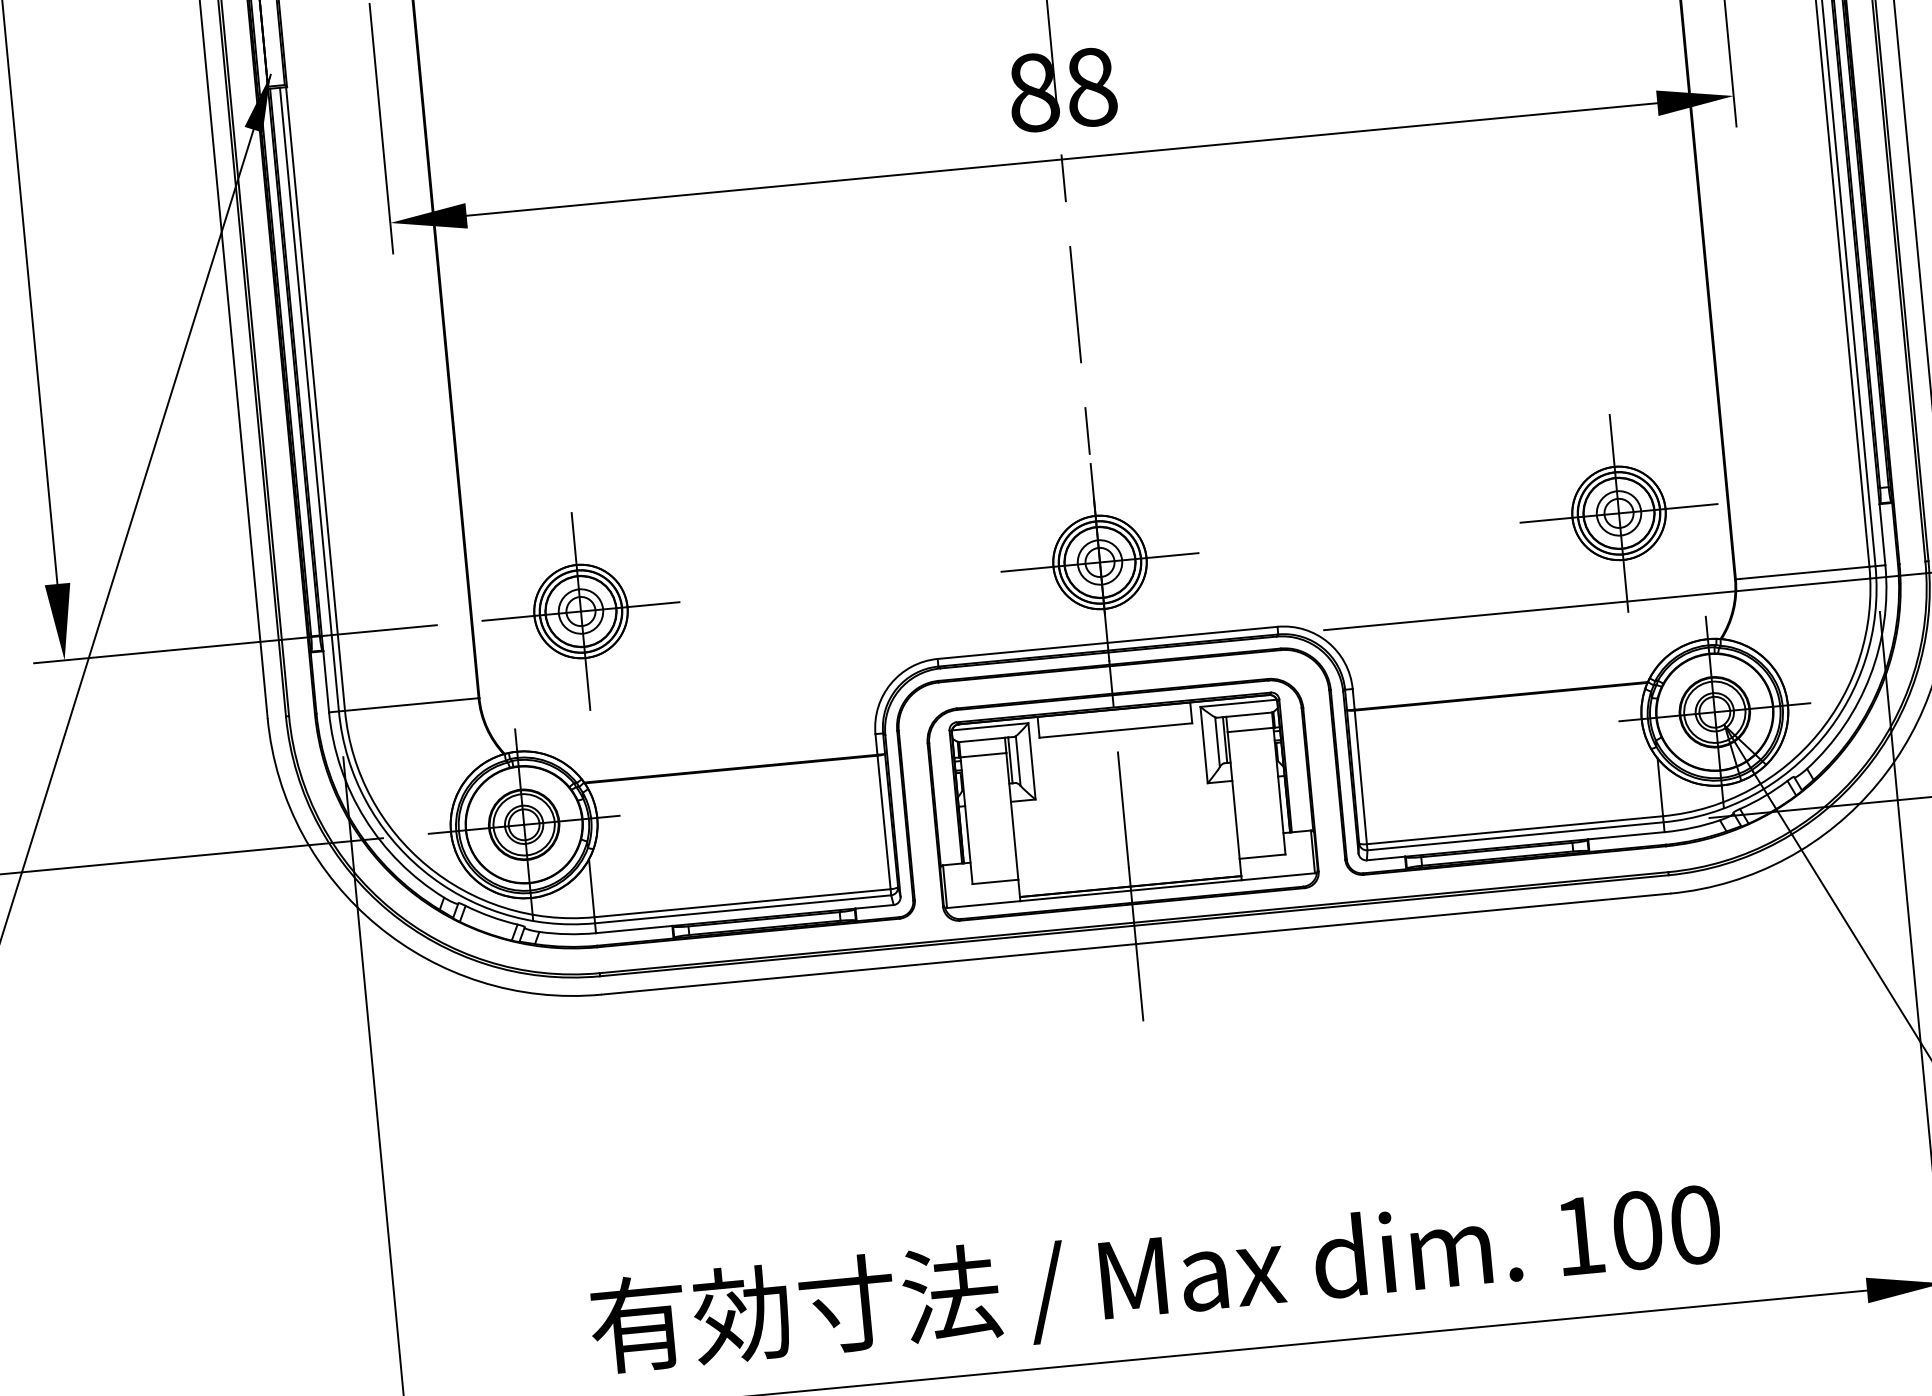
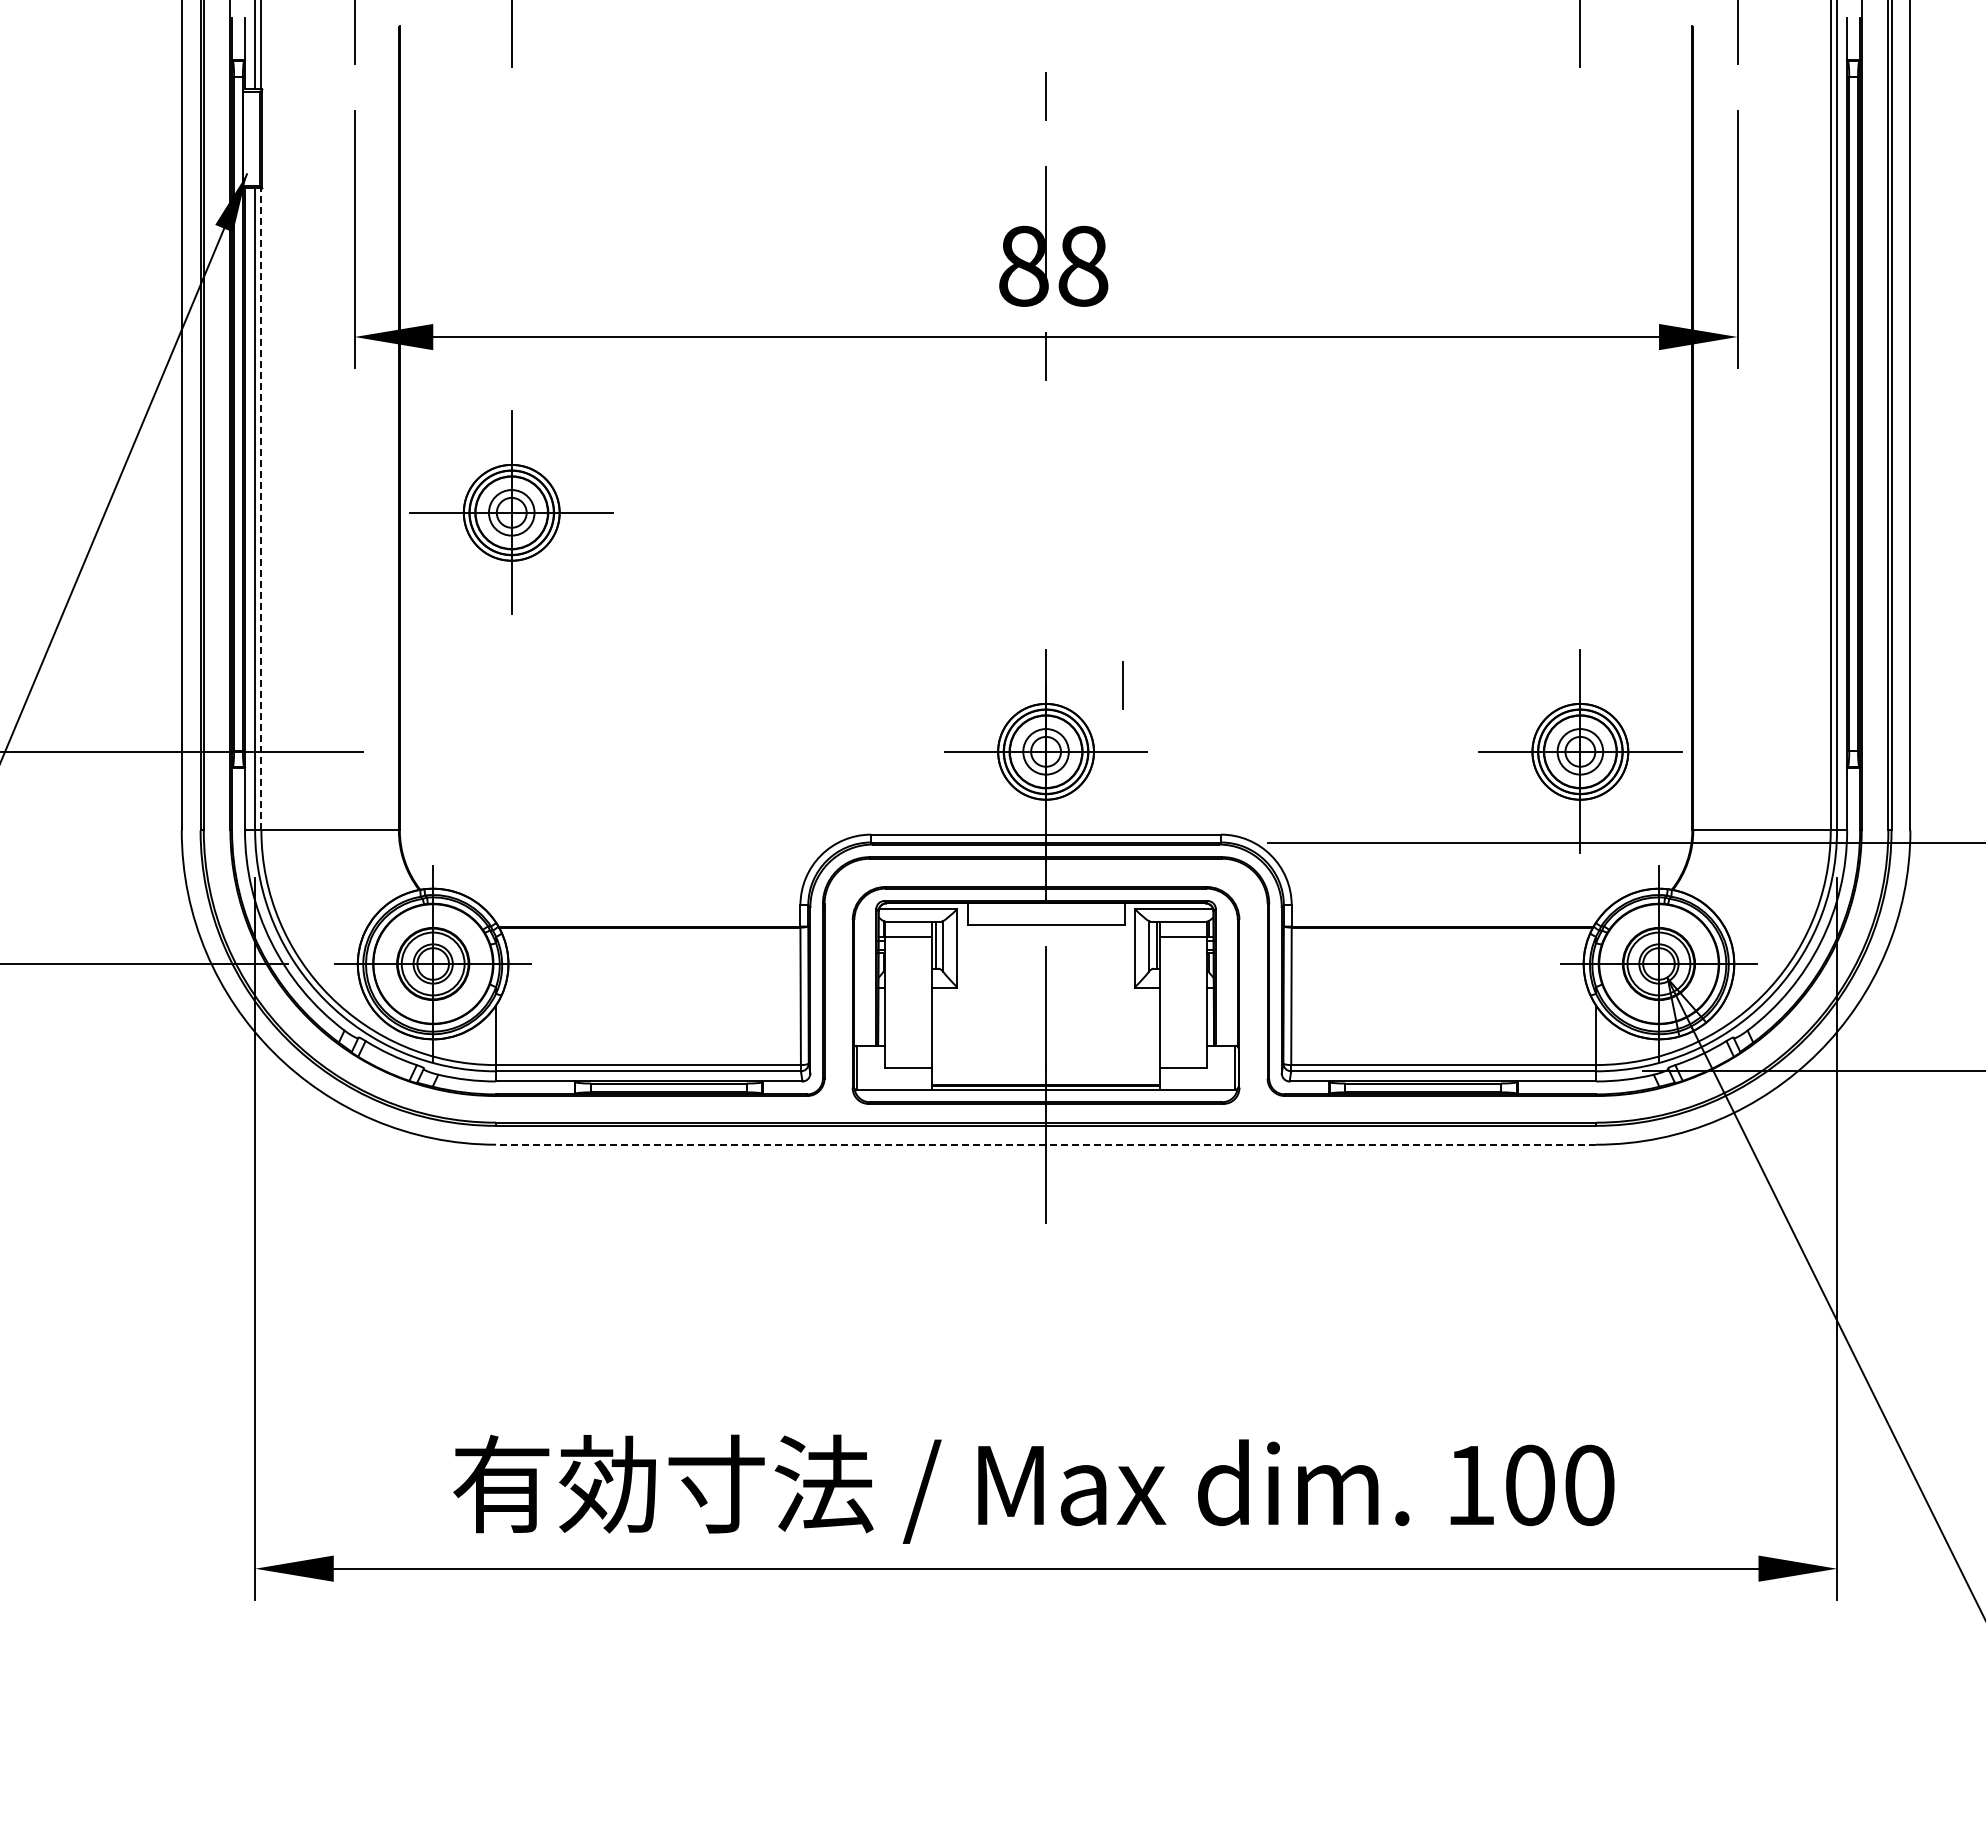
line: (1076, 304) -> (1046, 486), removed
line: (315, 399) -> (261, 509), solid -> dashed
line: (1087, 431) -> (1122, 685), moved
part: (580, 611) -> (511, 512), moved
line: (1135, 943) -> (1045, 1144), solid -> dashed

